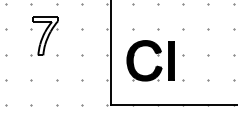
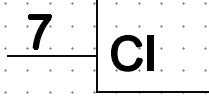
fill: (45, 35) -> (39, 31), added
line: (59, 64) -> (52, 56), added

